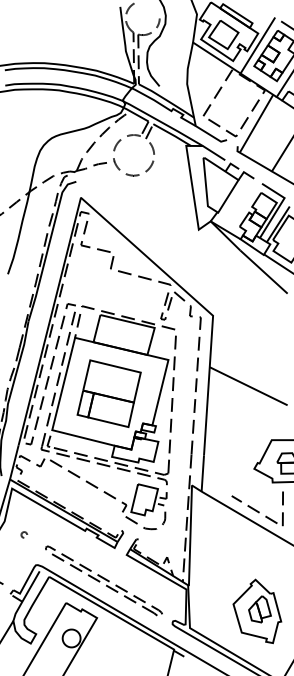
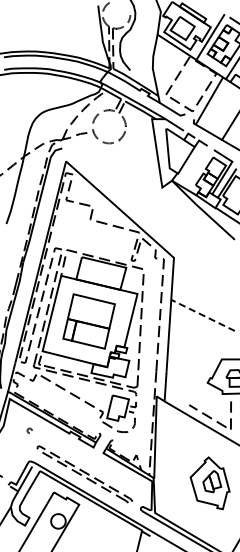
line: (248, 386) -> (202, 315), solid -> dashed
part: (23, 534) -> (29, 430), moved
part: (256, 611) -> (209, 483), moved

